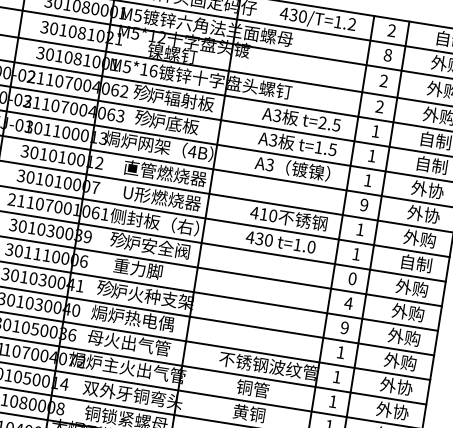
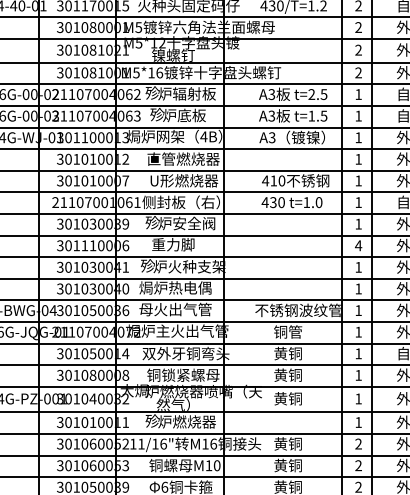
text: (387, 55) -> (358, 27), 8 -> 2
text: (364, 204) -> (358, 158), 9 -> 1
text: (352, 278) -> (358, 223), 0 -> 1
text: (344, 326) -> (358, 266), 9 -> 1

